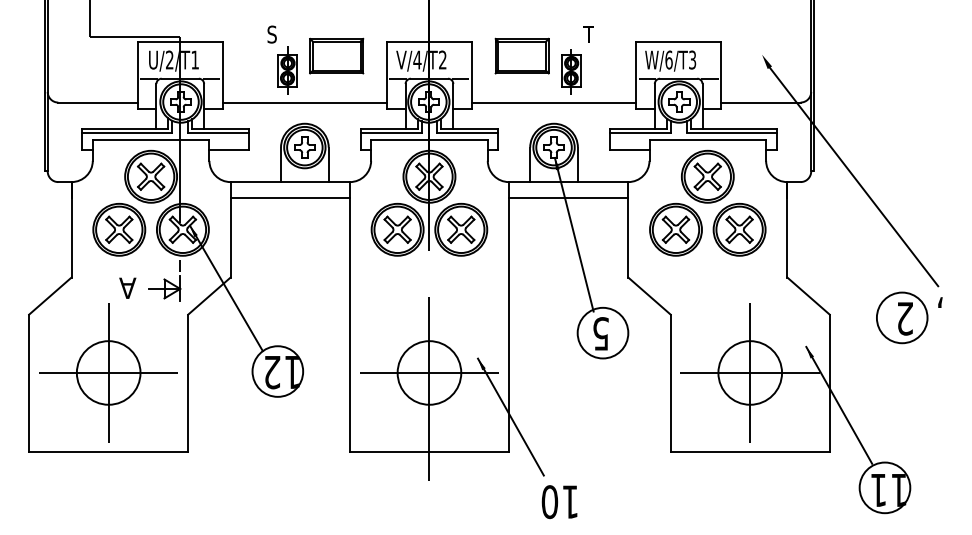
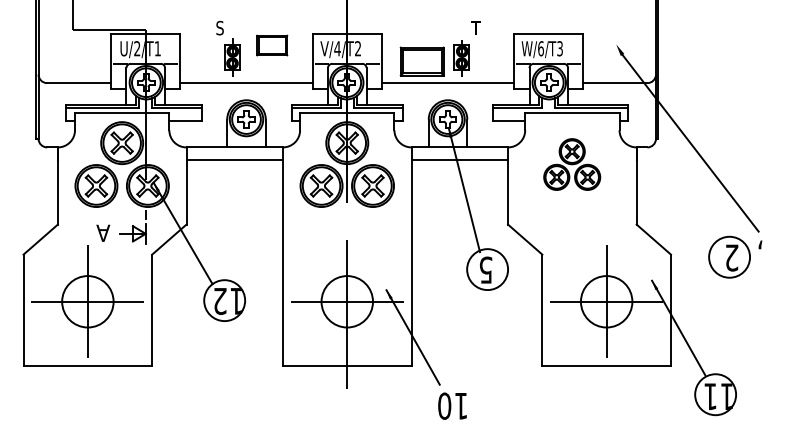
part: (335, 56) -> (271, 45), size x0.7
part: (521, 56) -> (421, 61), moved
part: (706, 203) -> (571, 164), size x0.6

